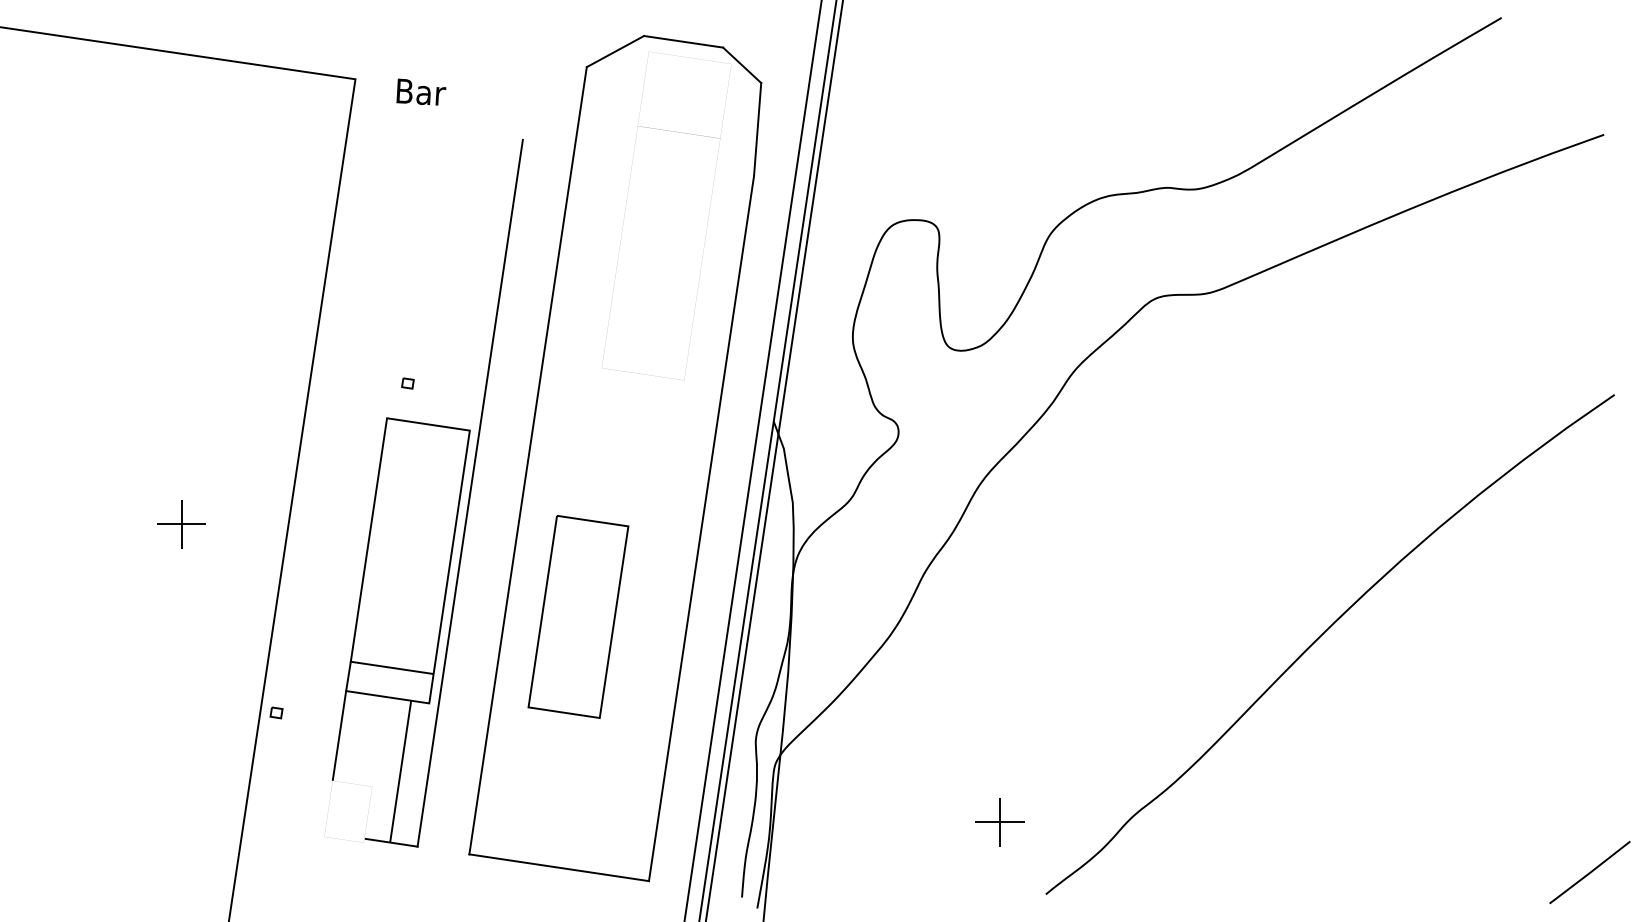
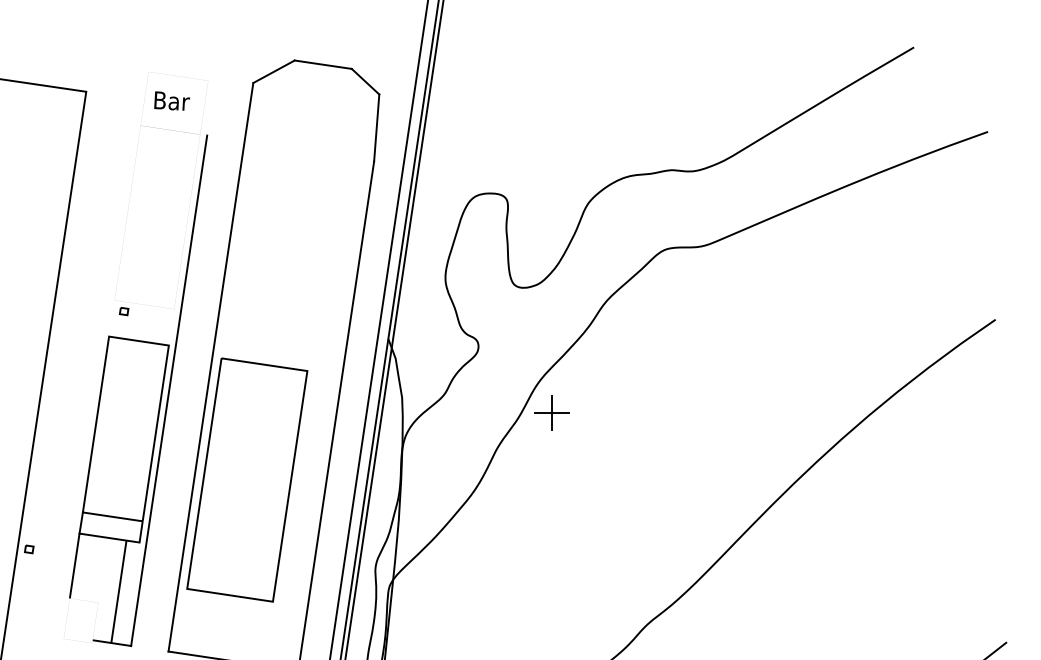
text: (421, 91) -> (172, 100), moved
part: (679, 132) -> (170, 130), moved
part: (578, 616) -> (247, 479), size x1.67
part: (999, 822) -> (551, 413), moved

